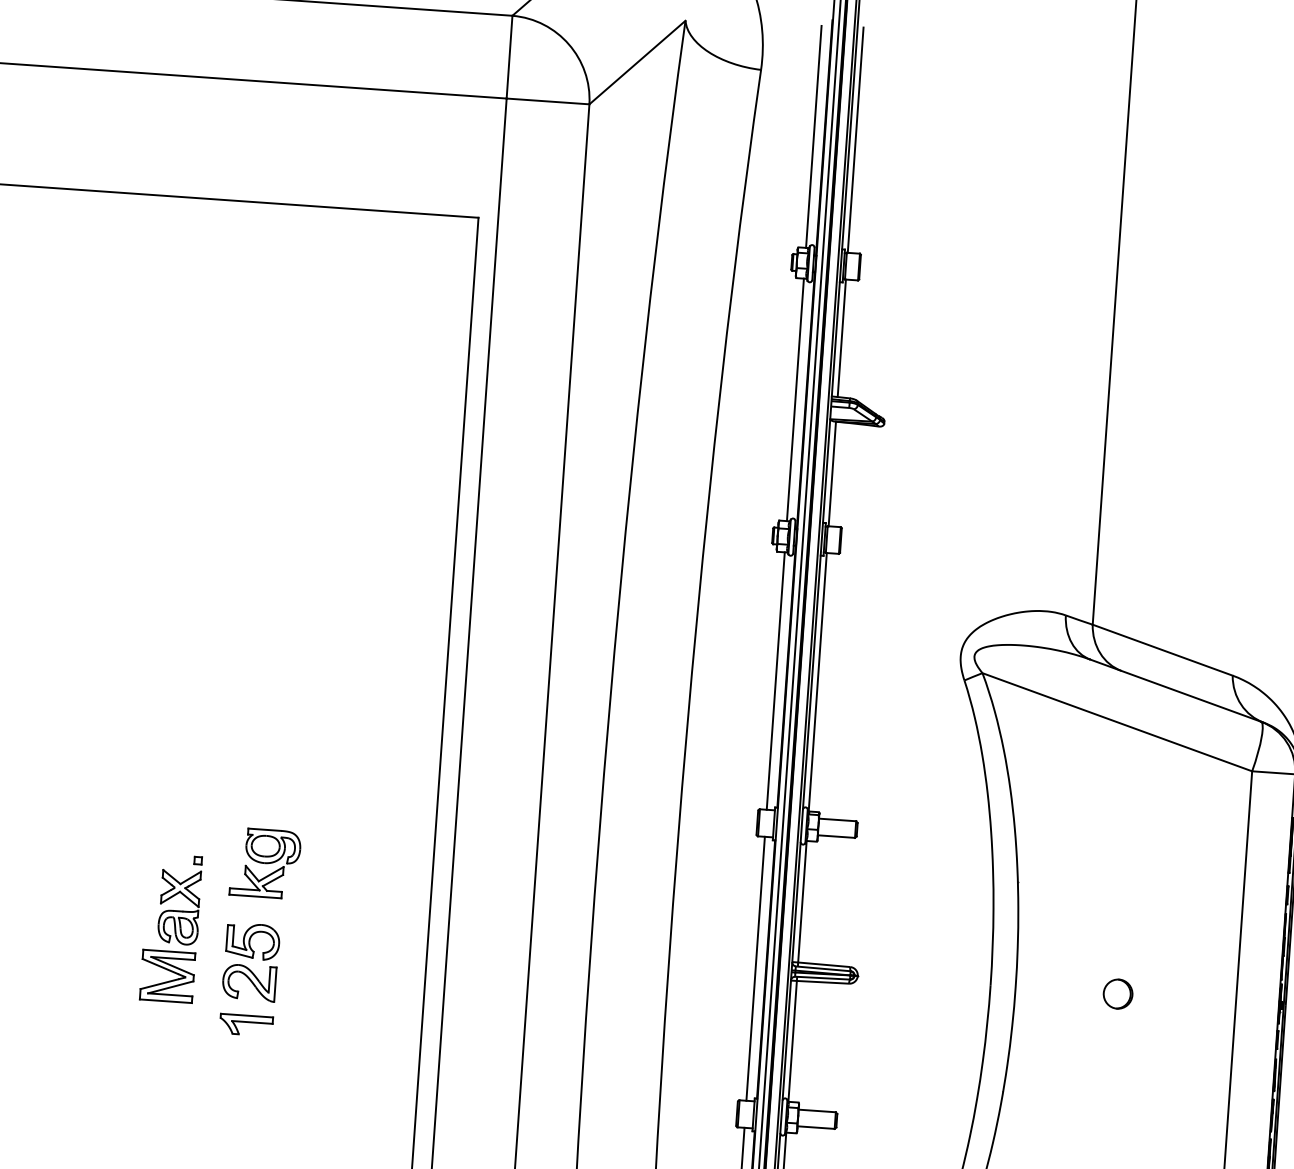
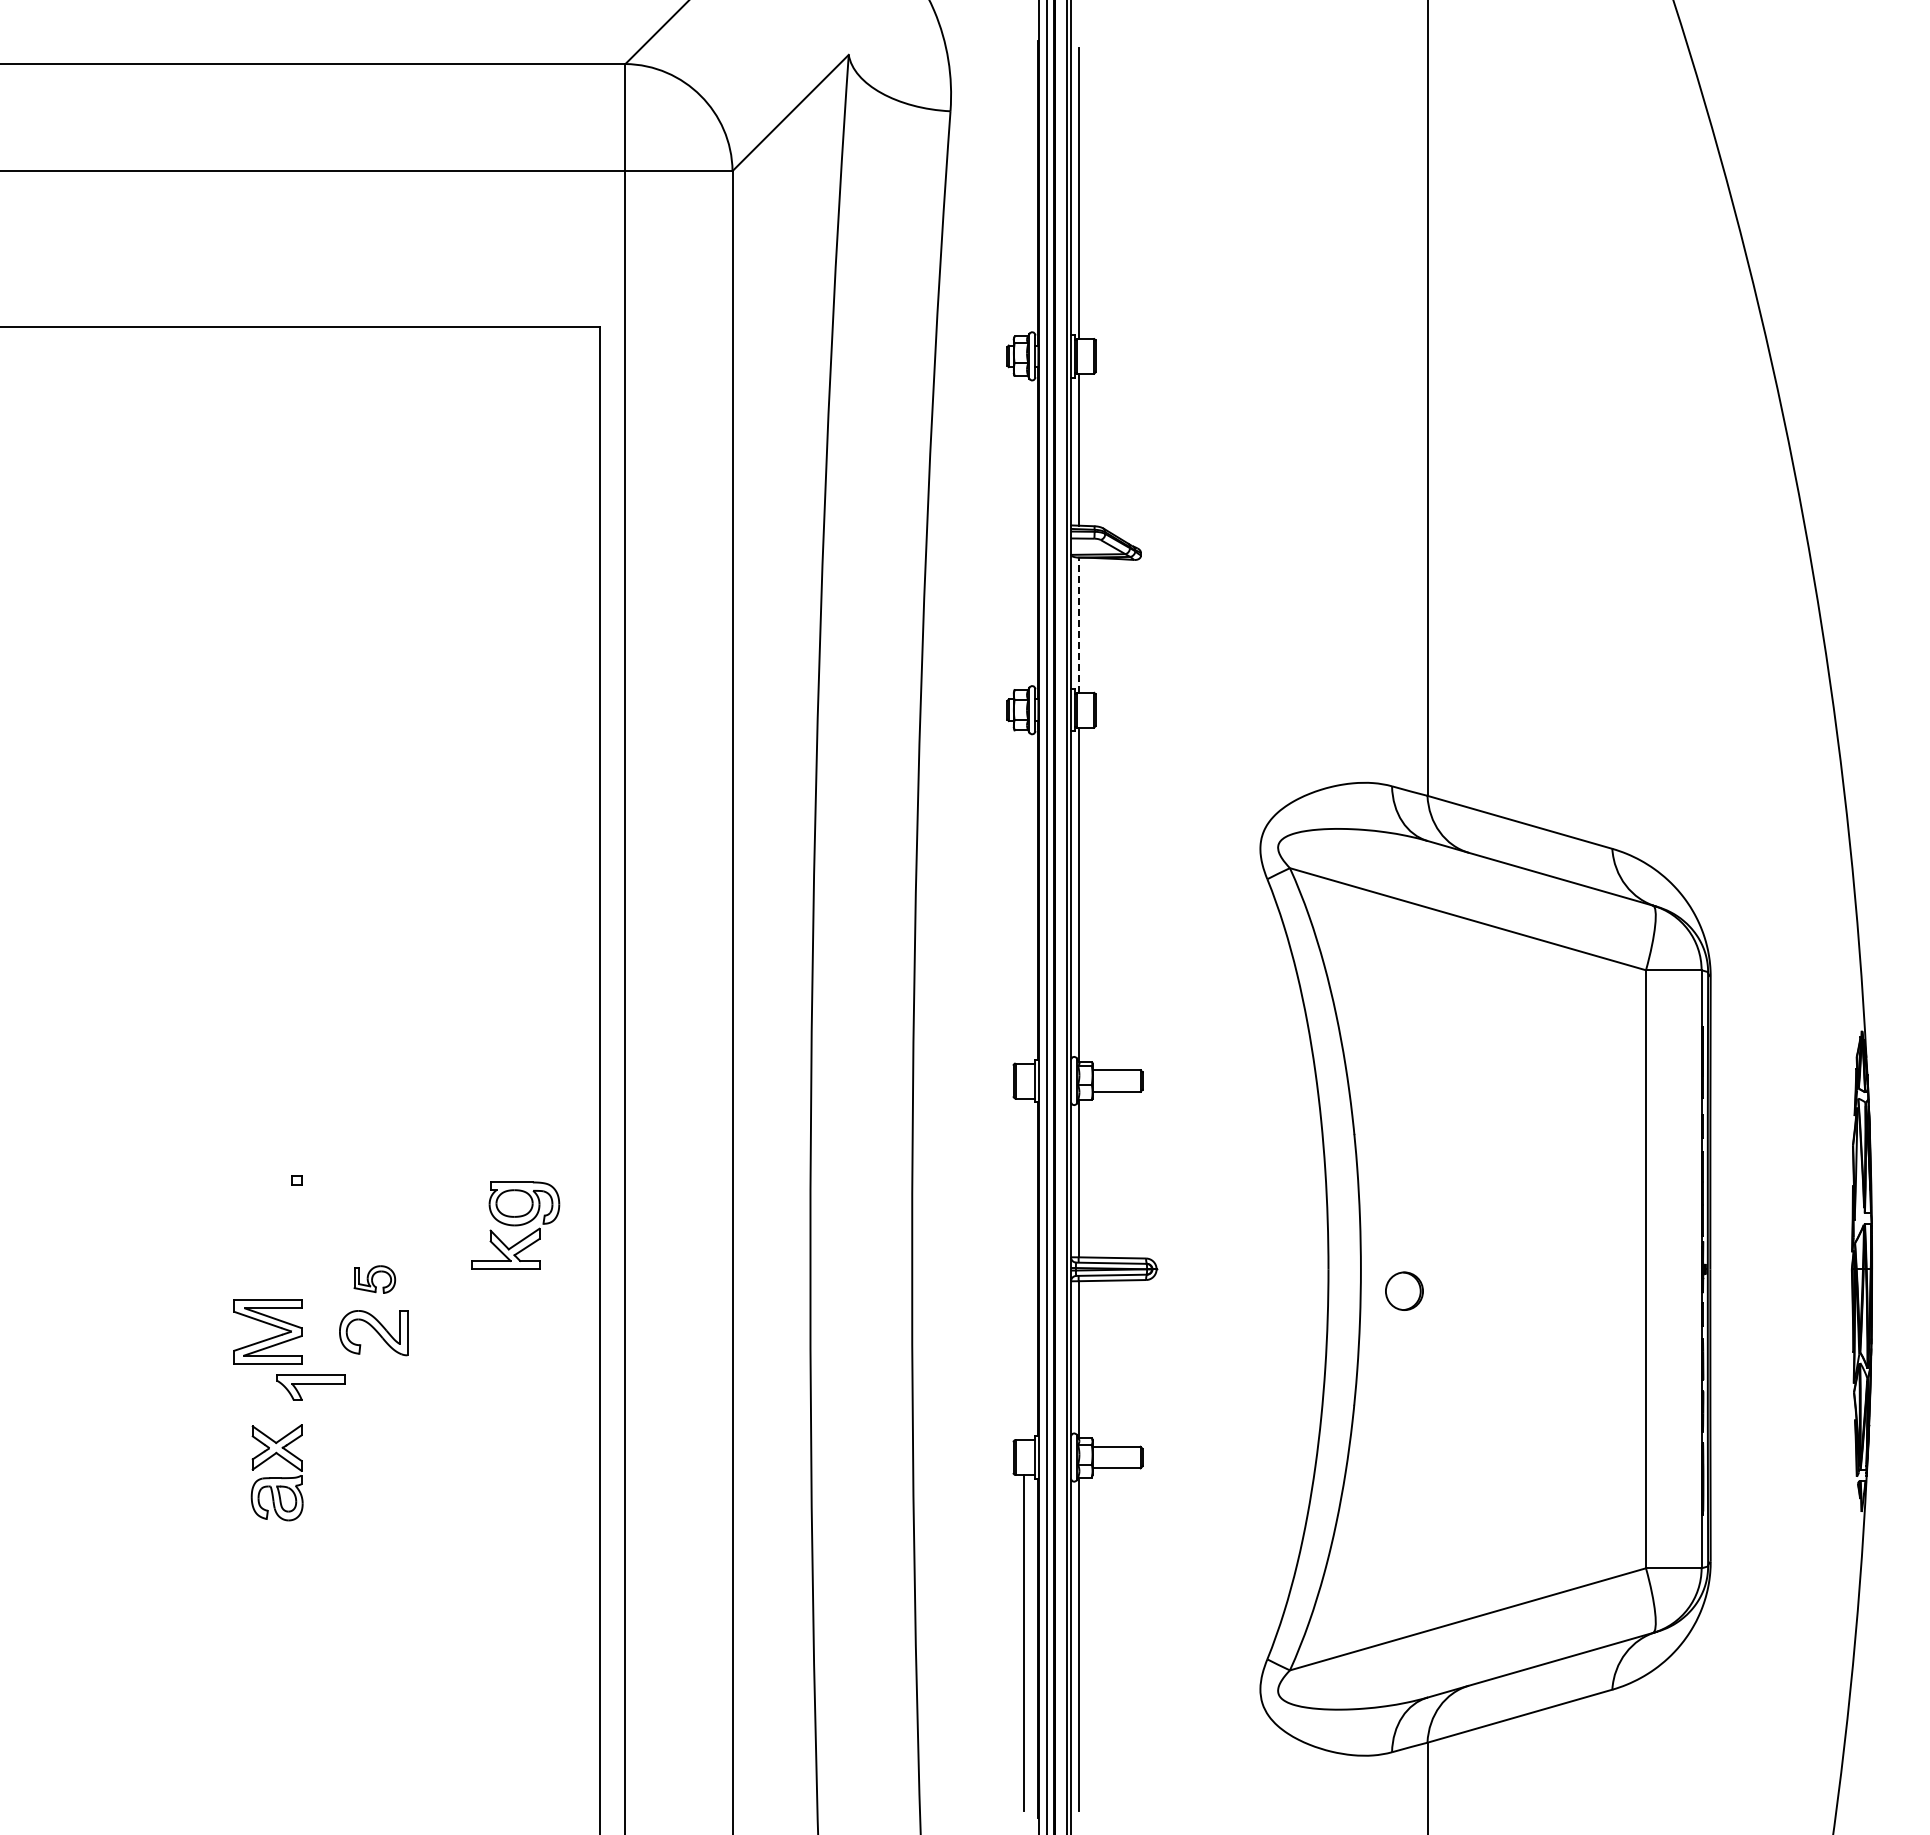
line: (813, 136) -> (1024, 192), removed
line: (795, 400) -> (1024, 533), removed
line: (832, 474) -> (1078, 625), solid -> dashed
line: (775, 680) -> (1024, 896), removed
part: (265, 863) -> (515, 1225), moved
part: (179, 906) -> (276, 1472), moved
part: (252, 941) -> (374, 1279), size x0.6
line: (755, 968) -> (1024, 1269), removed
part: (1118, 993) -> (1404, 1290), moved
part: (246, 1024) -> (310, 1387), moved

